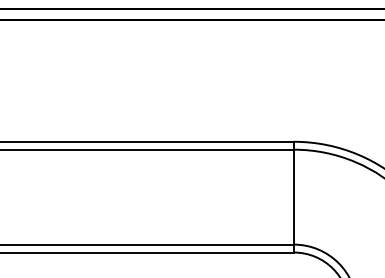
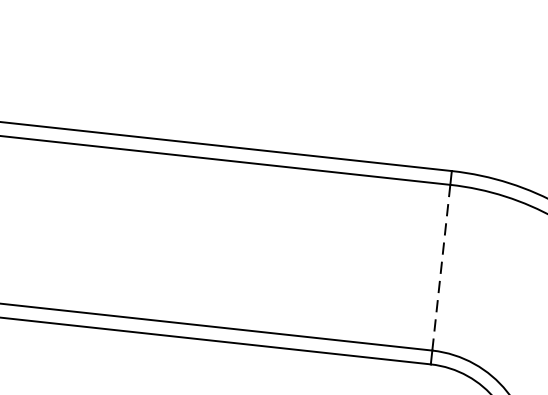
line: (293, 197) -> (440, 268), solid -> dashed

